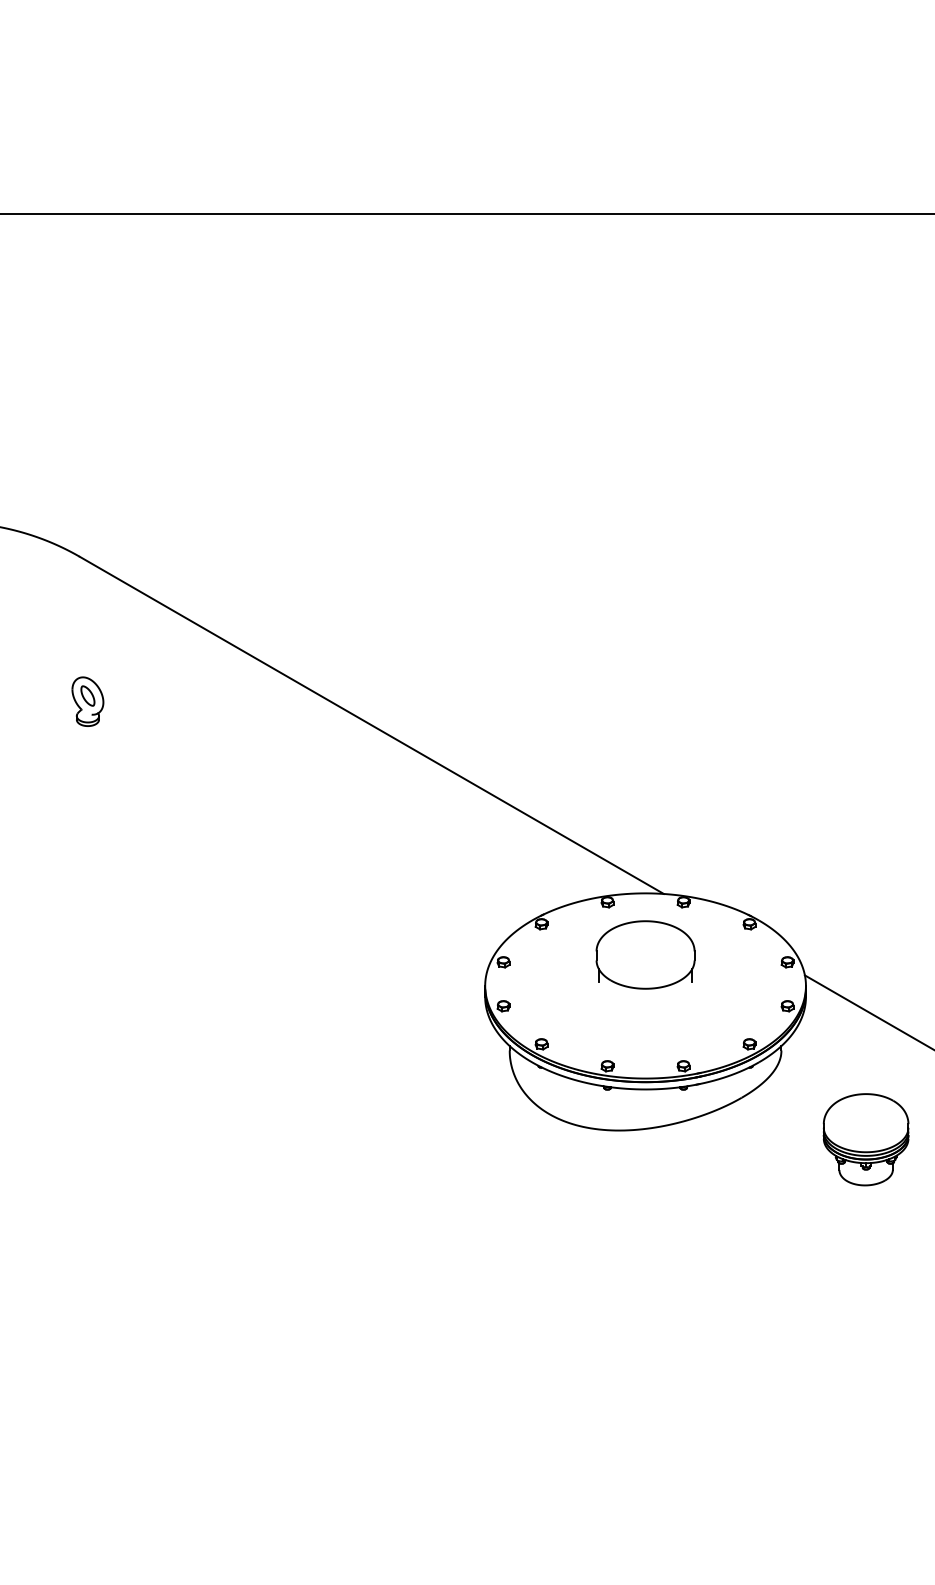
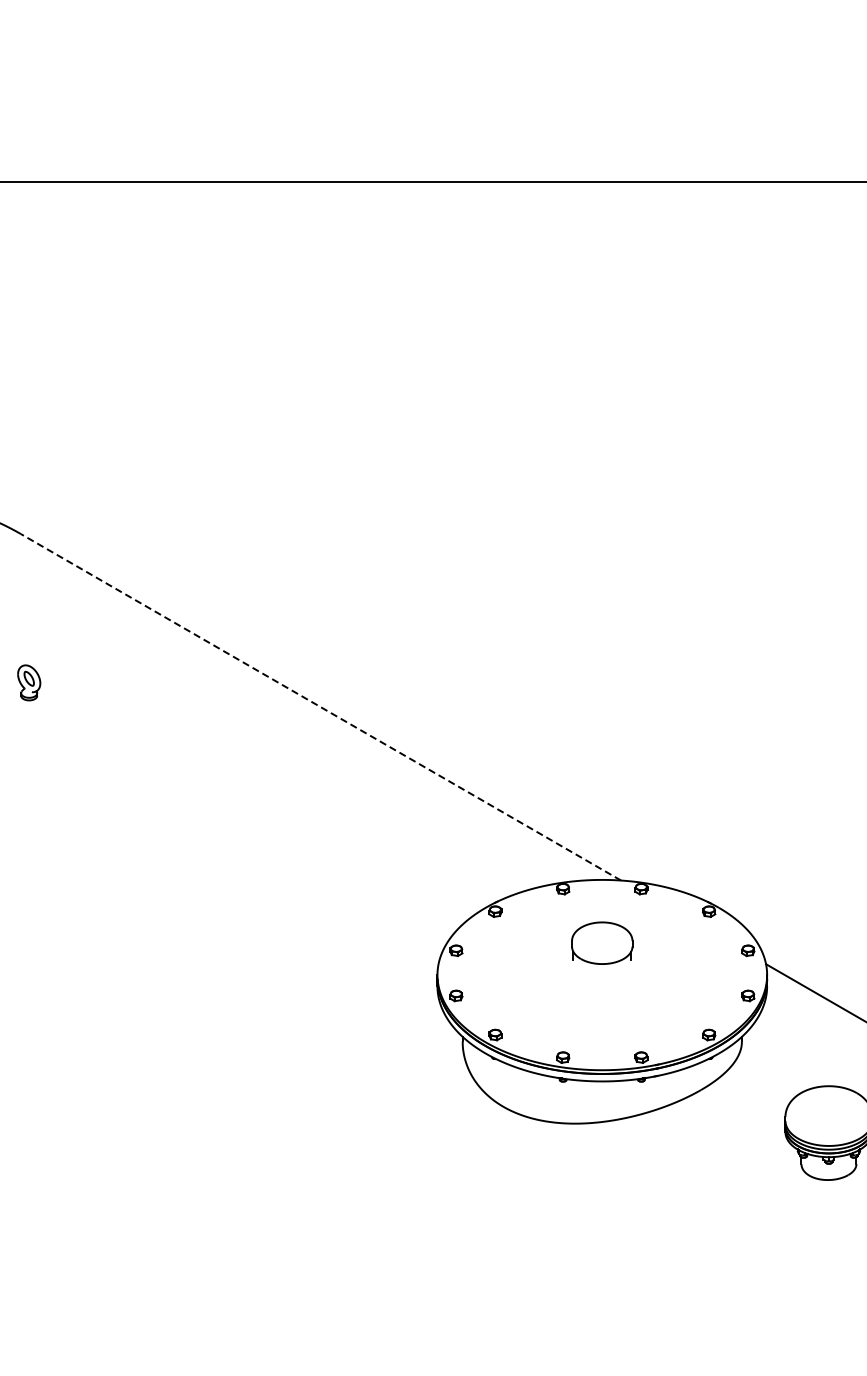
part: (87, 701) -> (28, 682), size x0.7
line: (371, 725) -> (320, 707), solid -> dashed
part: (645, 954) -> (602, 942), size x0.6

